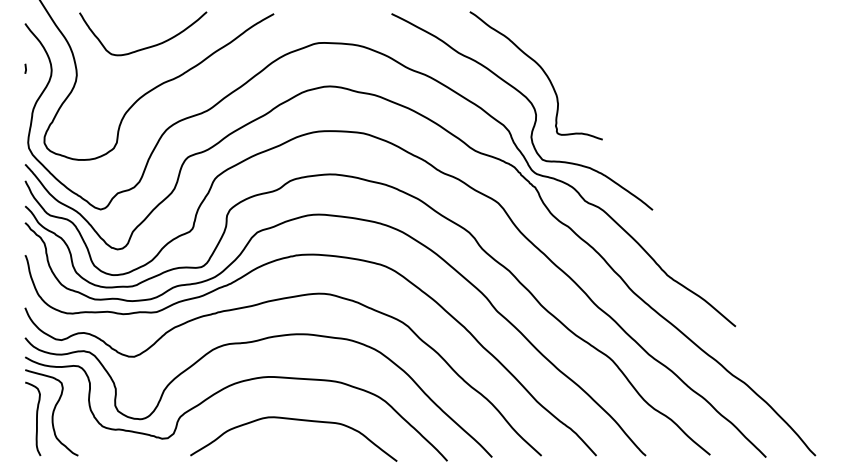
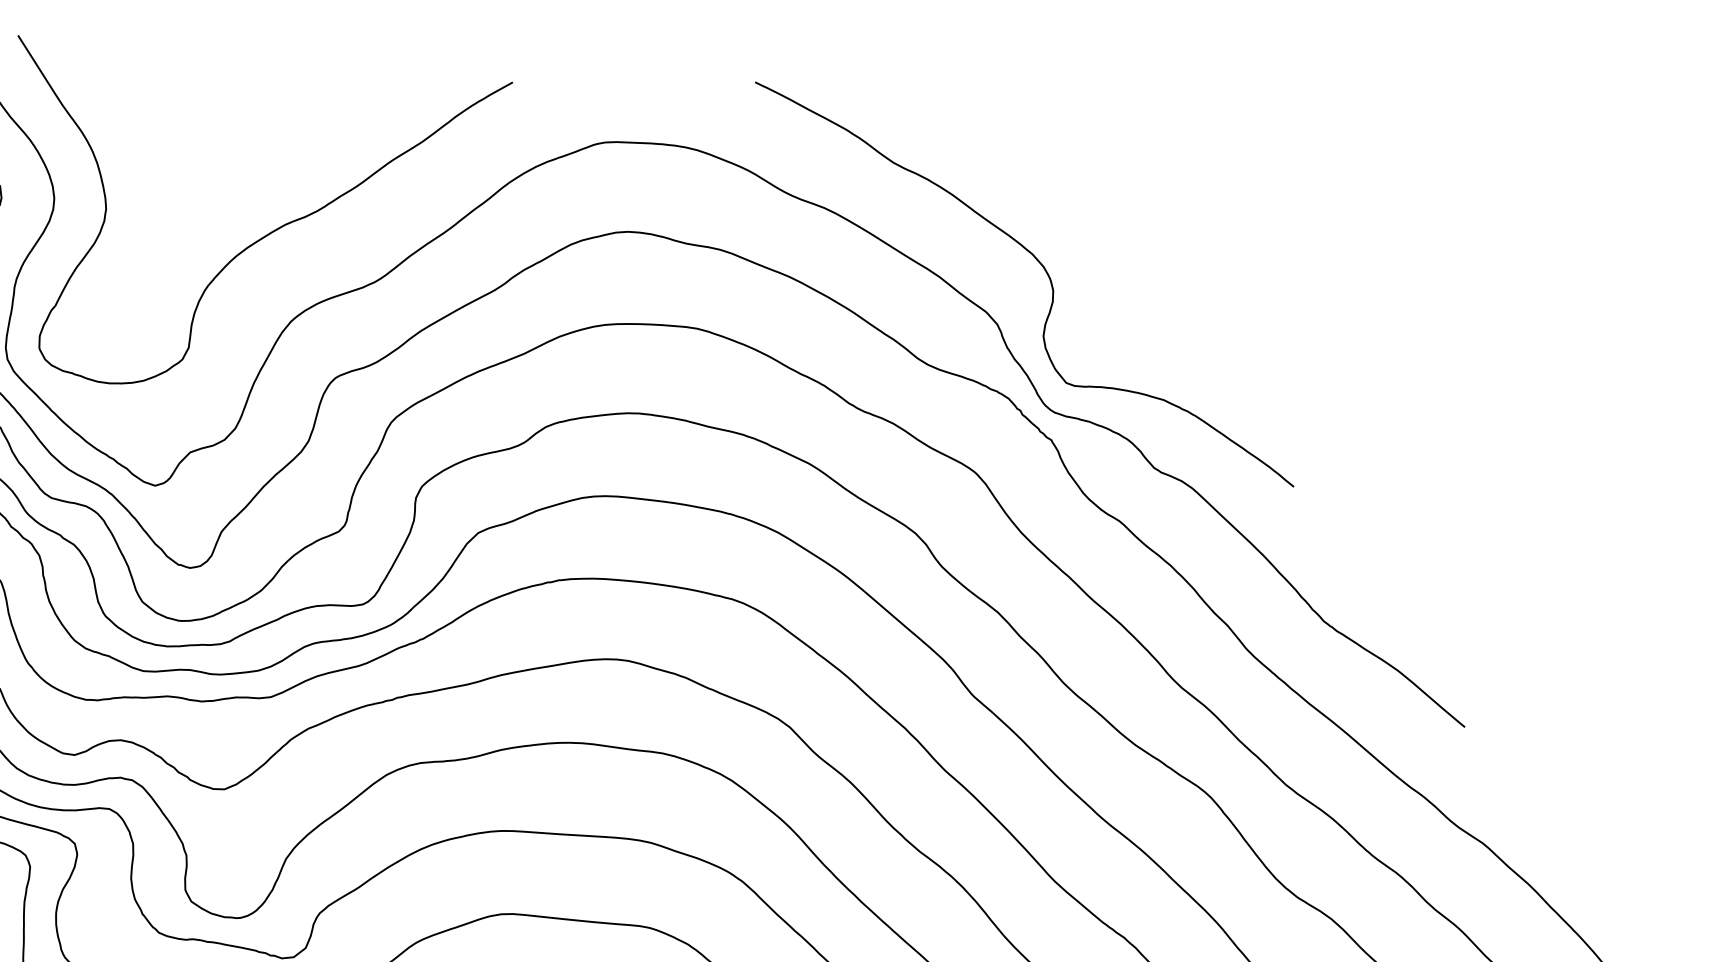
curve: (148, 46) -> (253, 149), removed
curve: (542, 71) -> (1066, 201), removed

